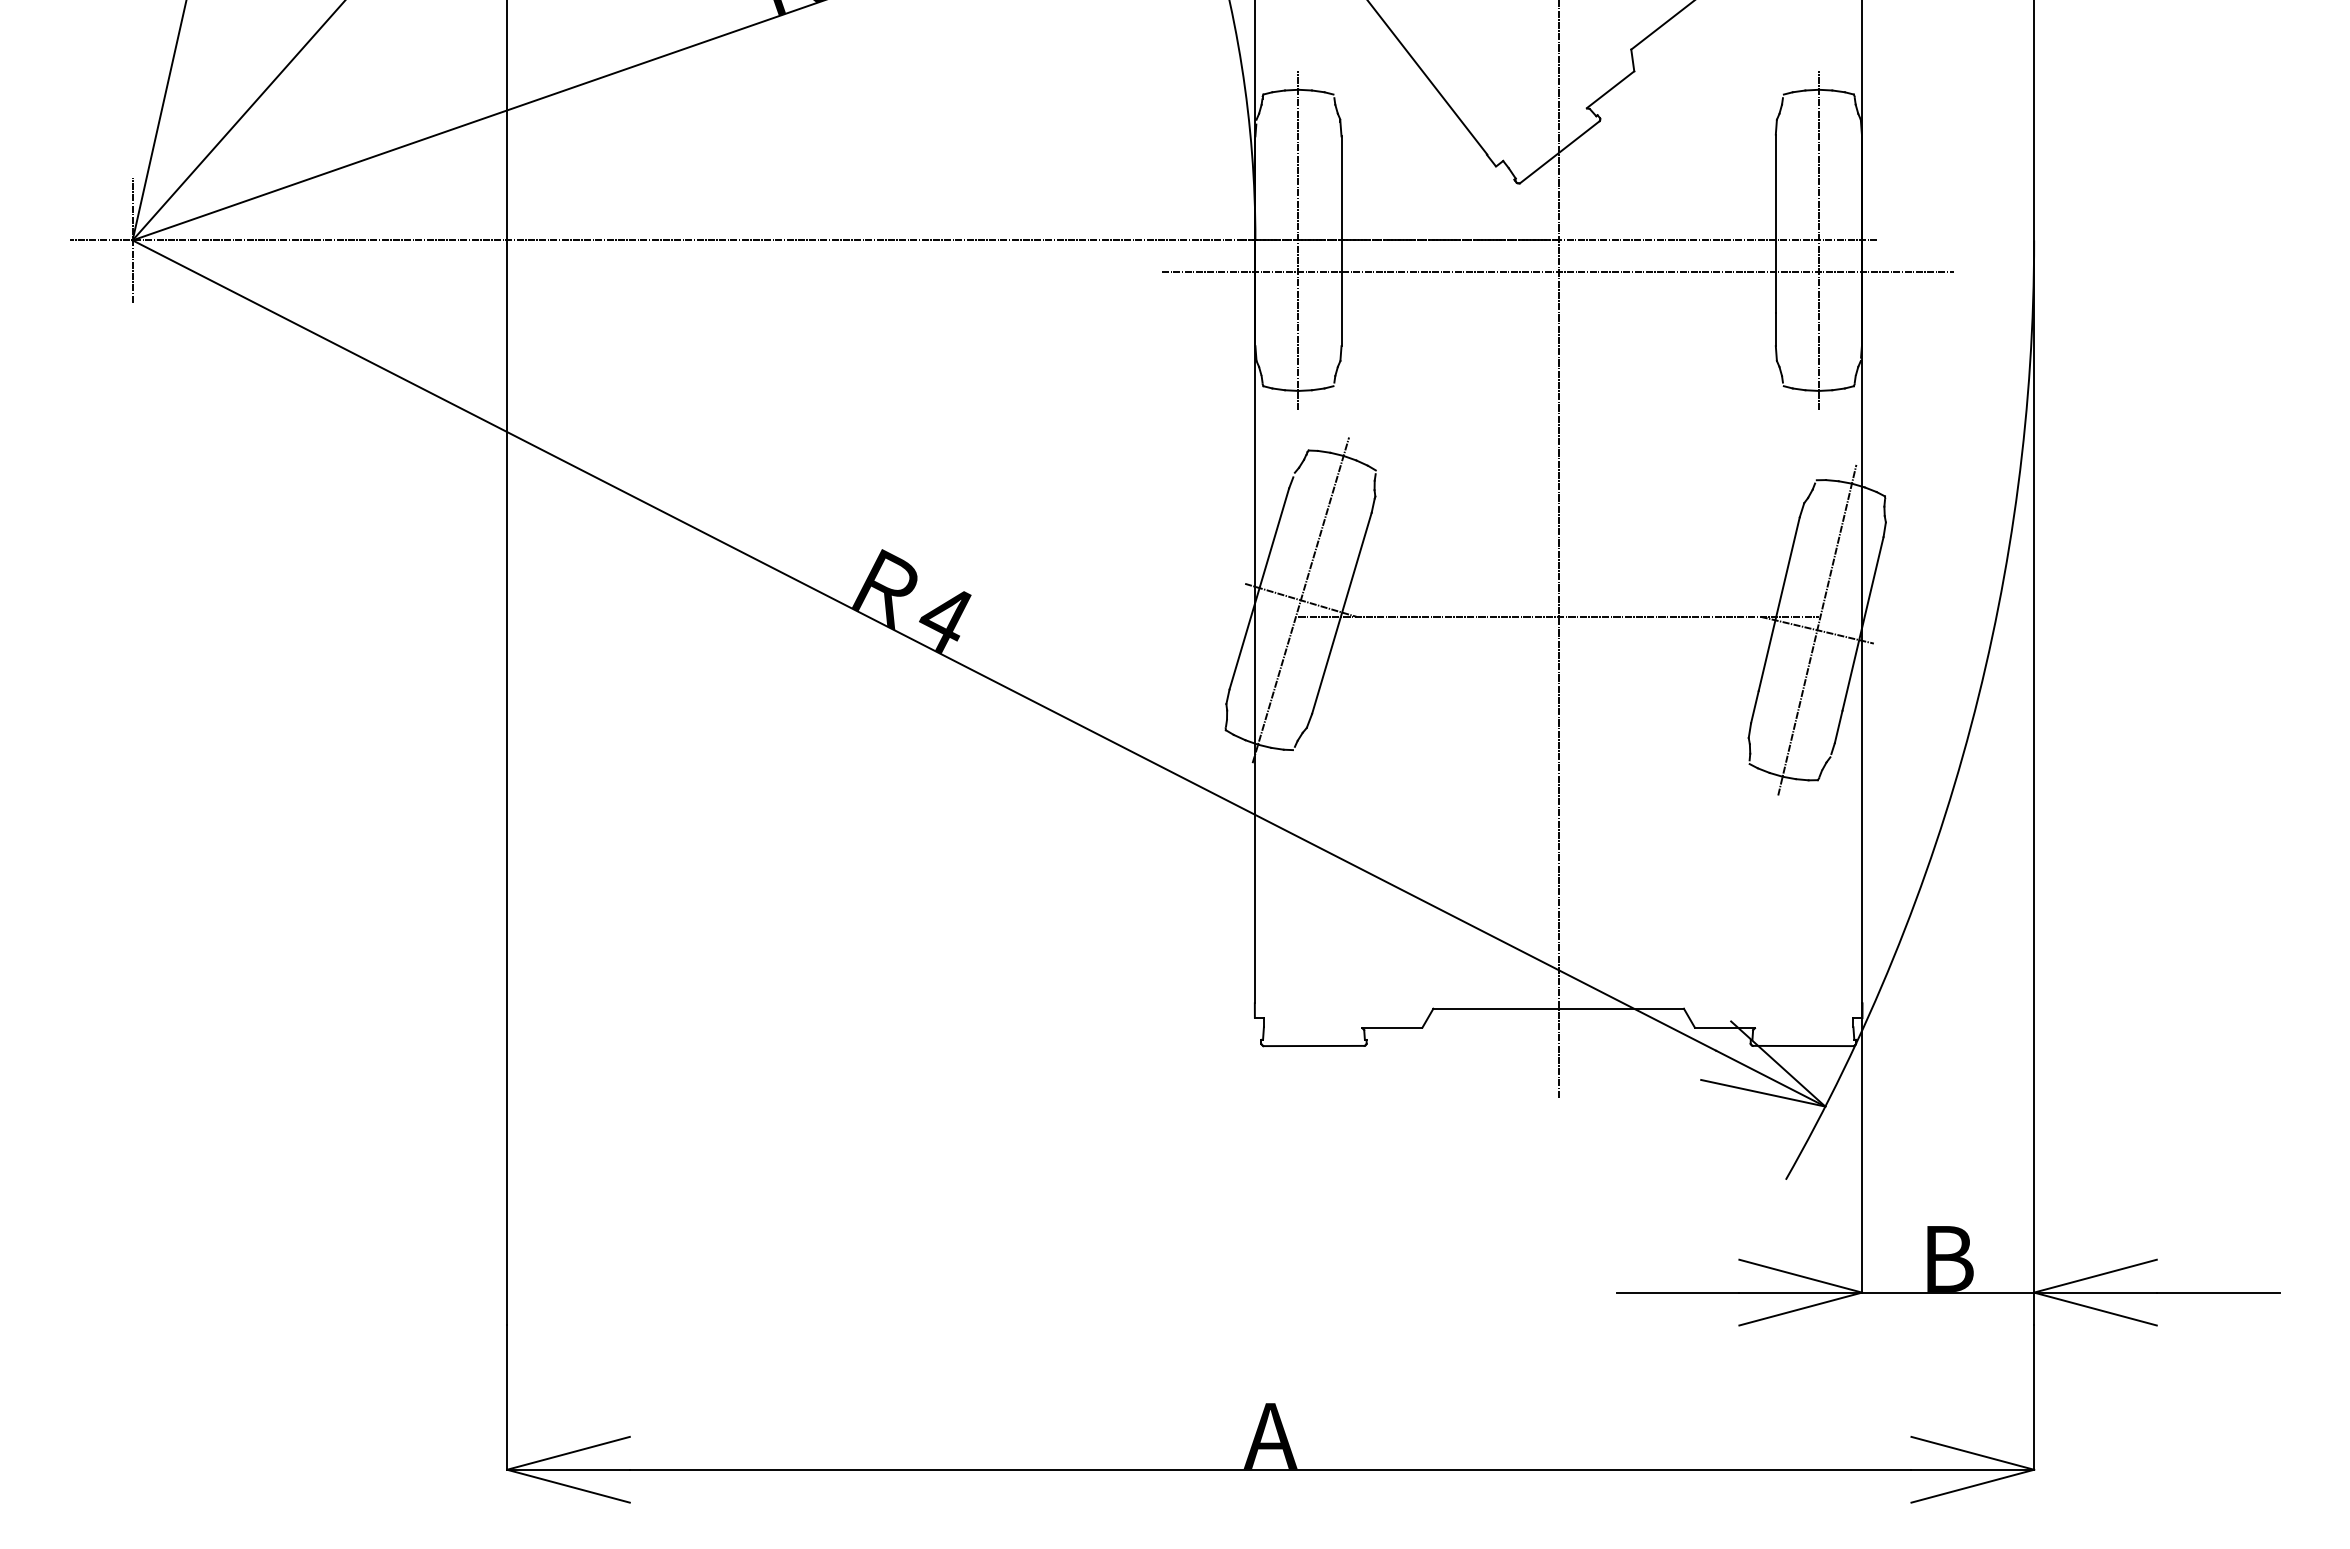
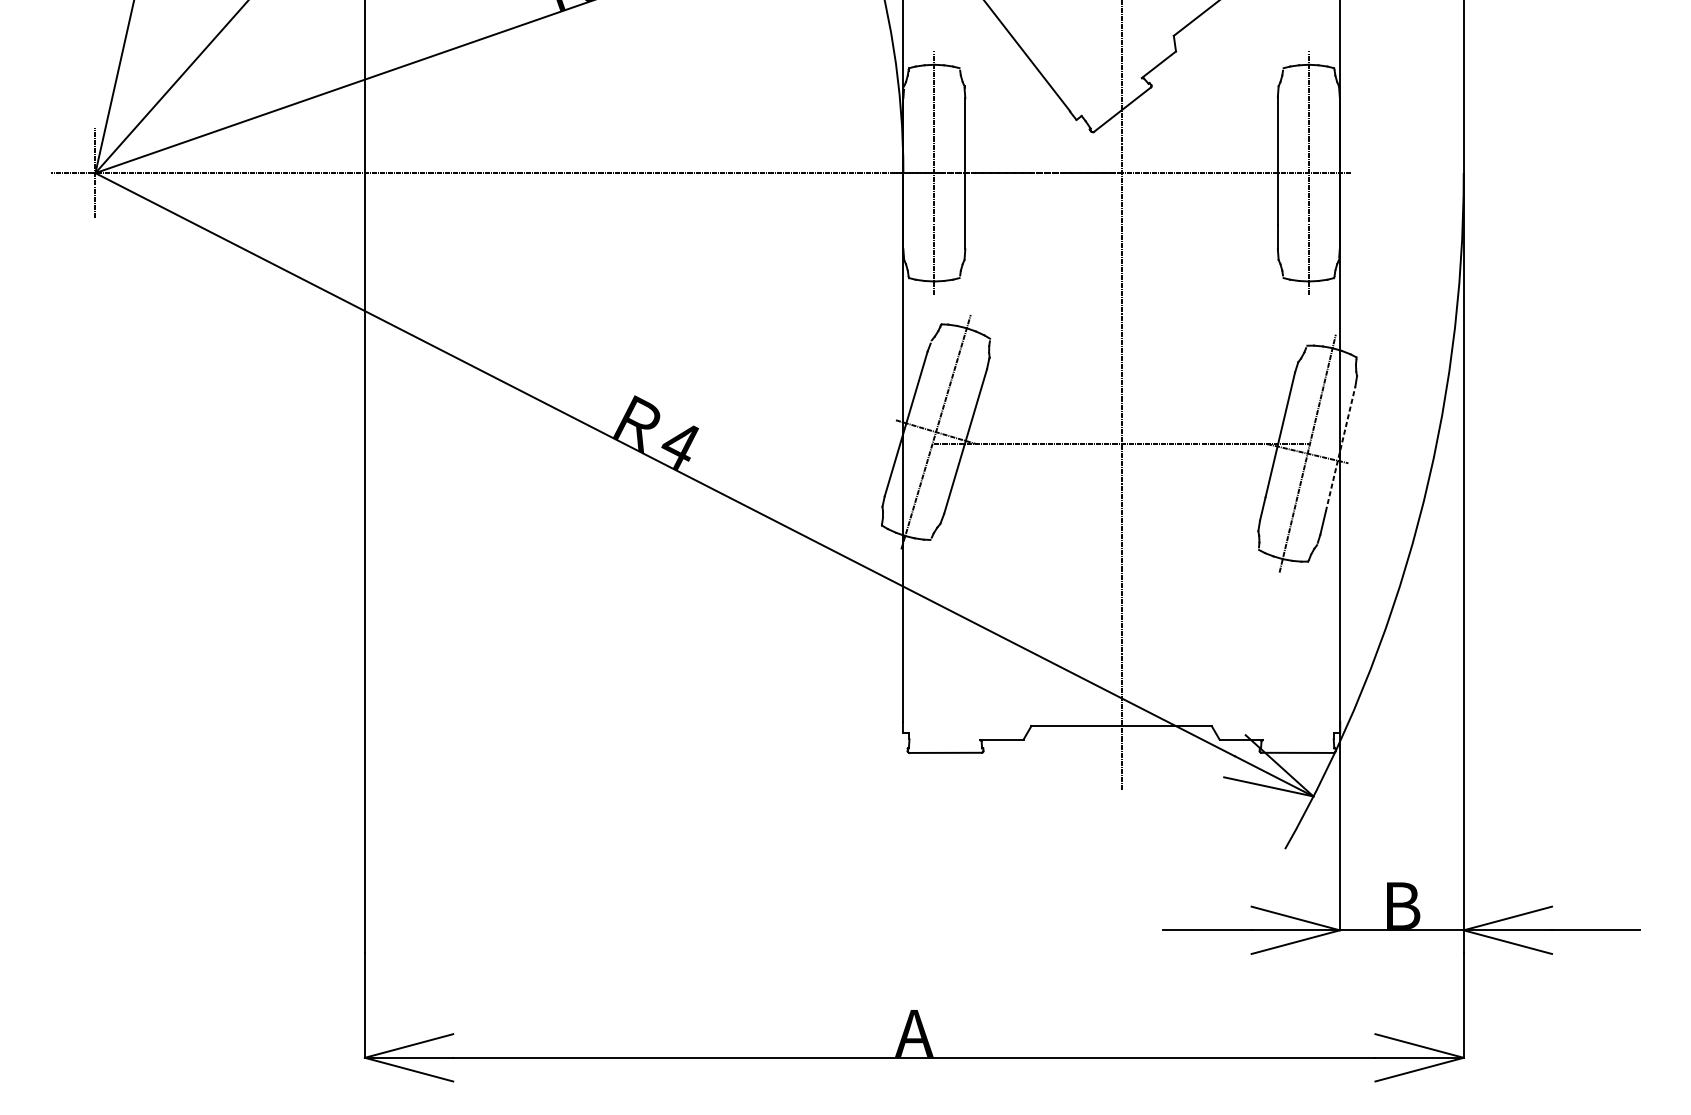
line: (1558, 272) -> (1121, 196), removed
line: (1863, 623) -> (1340, 448), solid -> dashed

